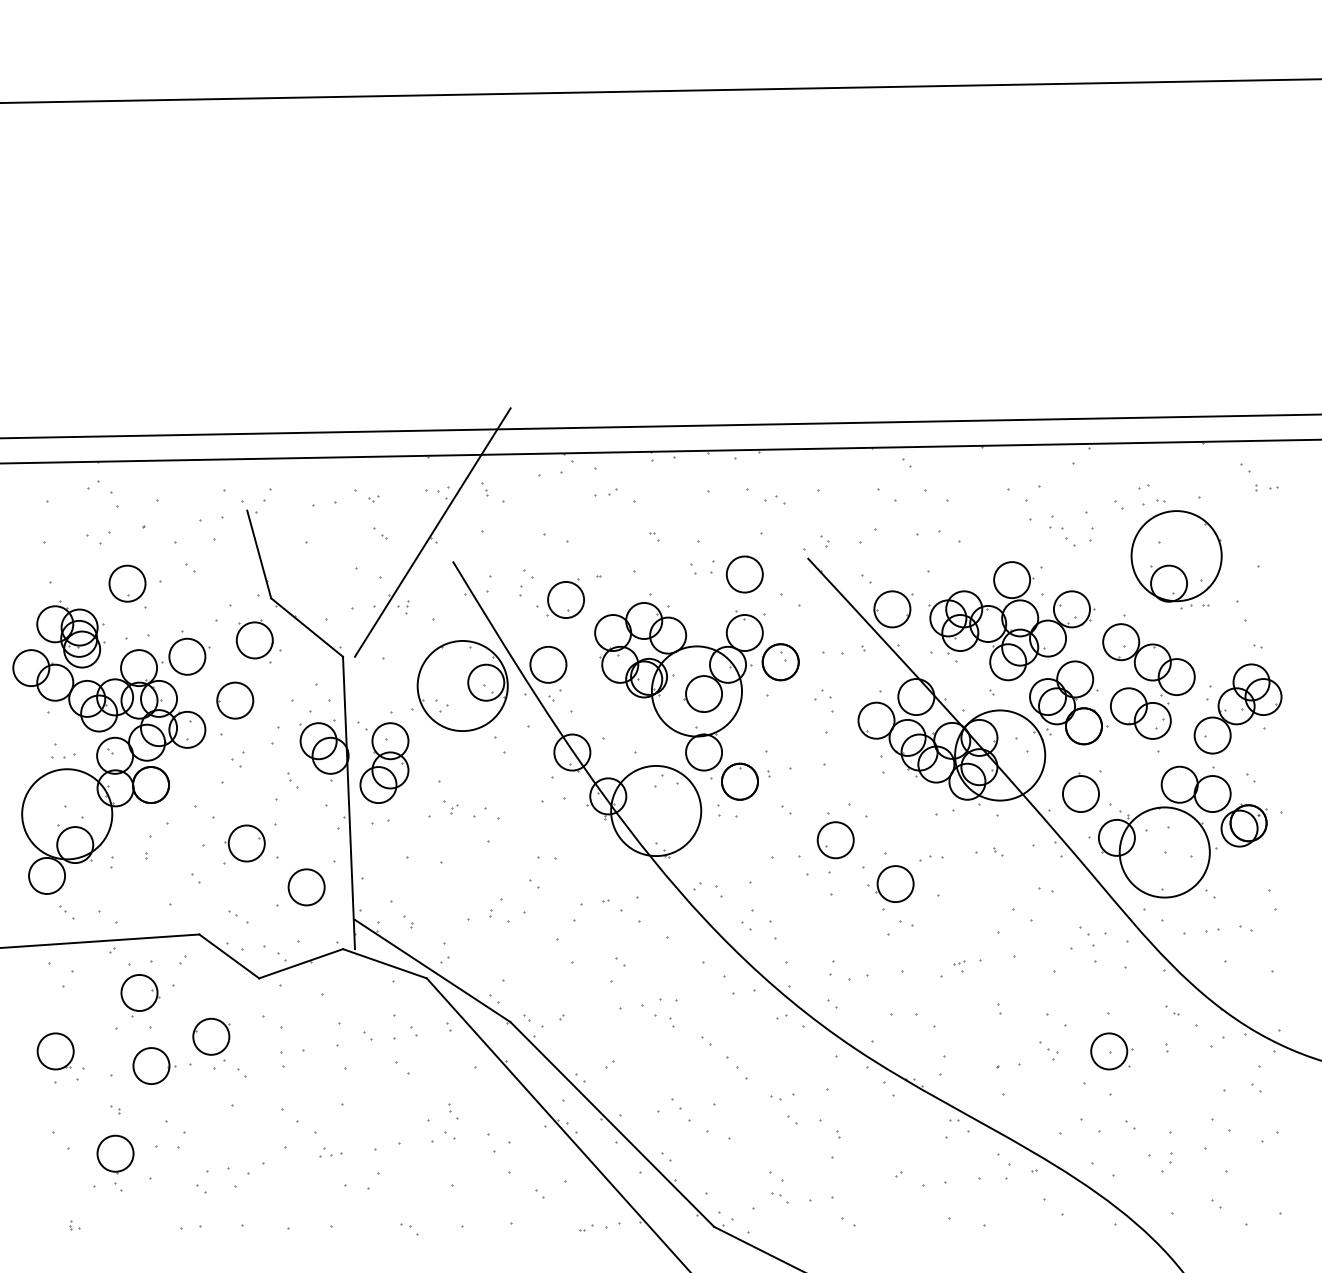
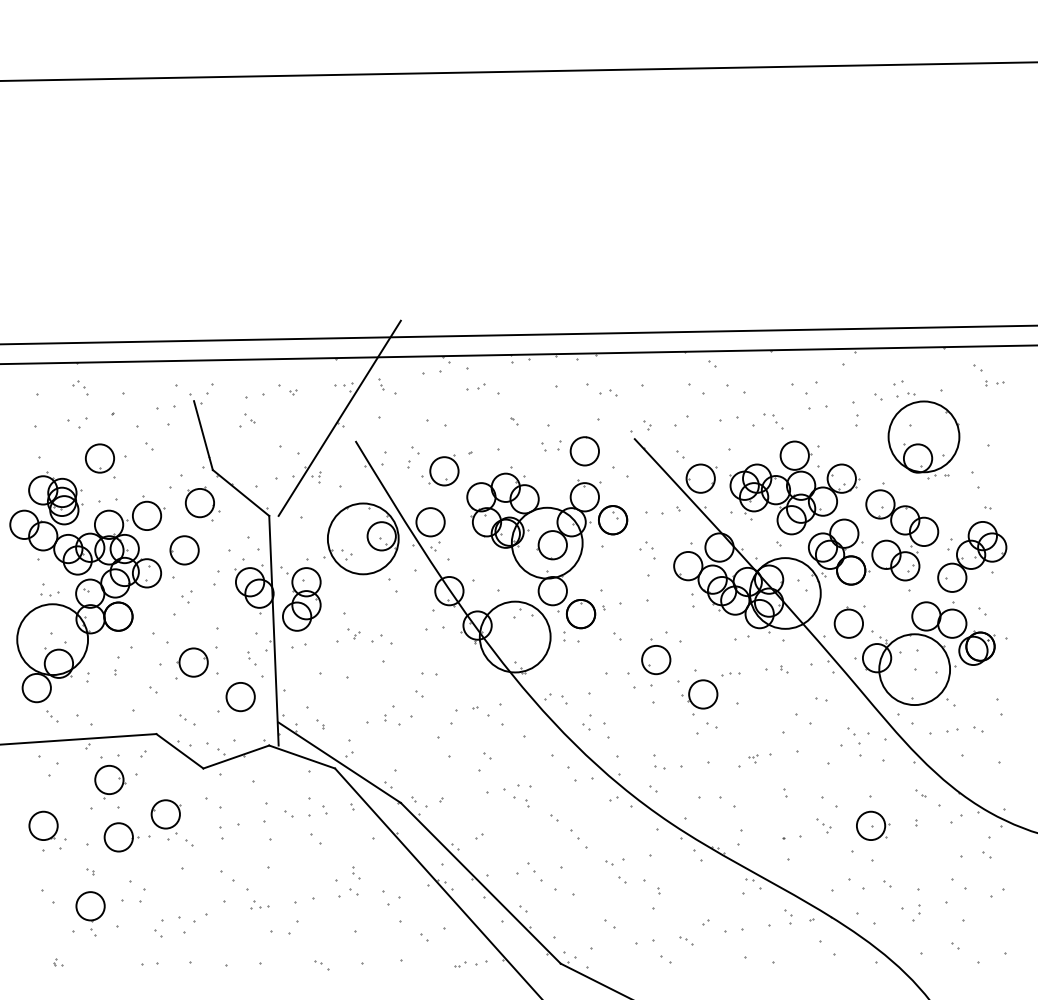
part: (102, 493) -> (80, 387), size x0.62
part: (380, 532) -> (249, 418), moved
part: (1062, 536) -> (773, 421), moved
part: (292, 781) -> (251, 658), moved
part: (839, 977) -> (659, 767), size x0.62
part: (1004, 1166) -> (788, 916), size x0.71
part: (780, 1197) -> (686, 940), moved

